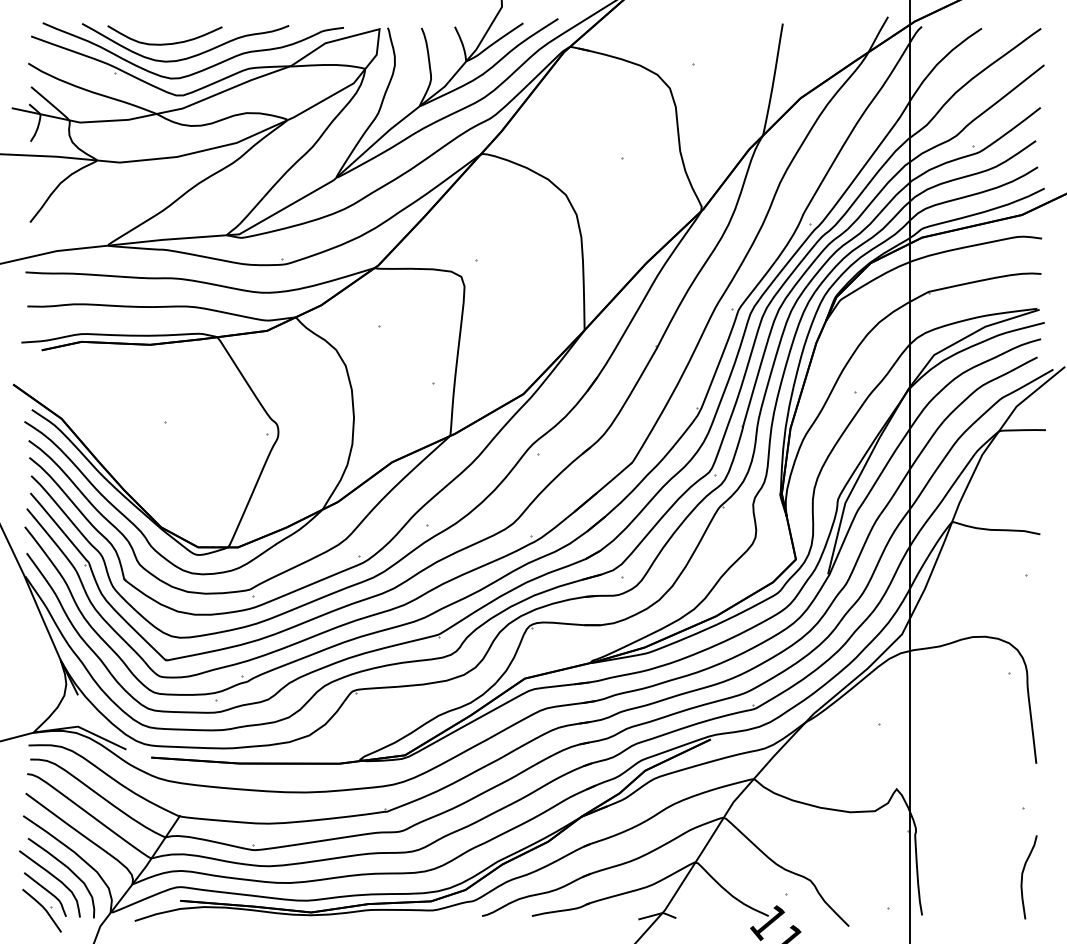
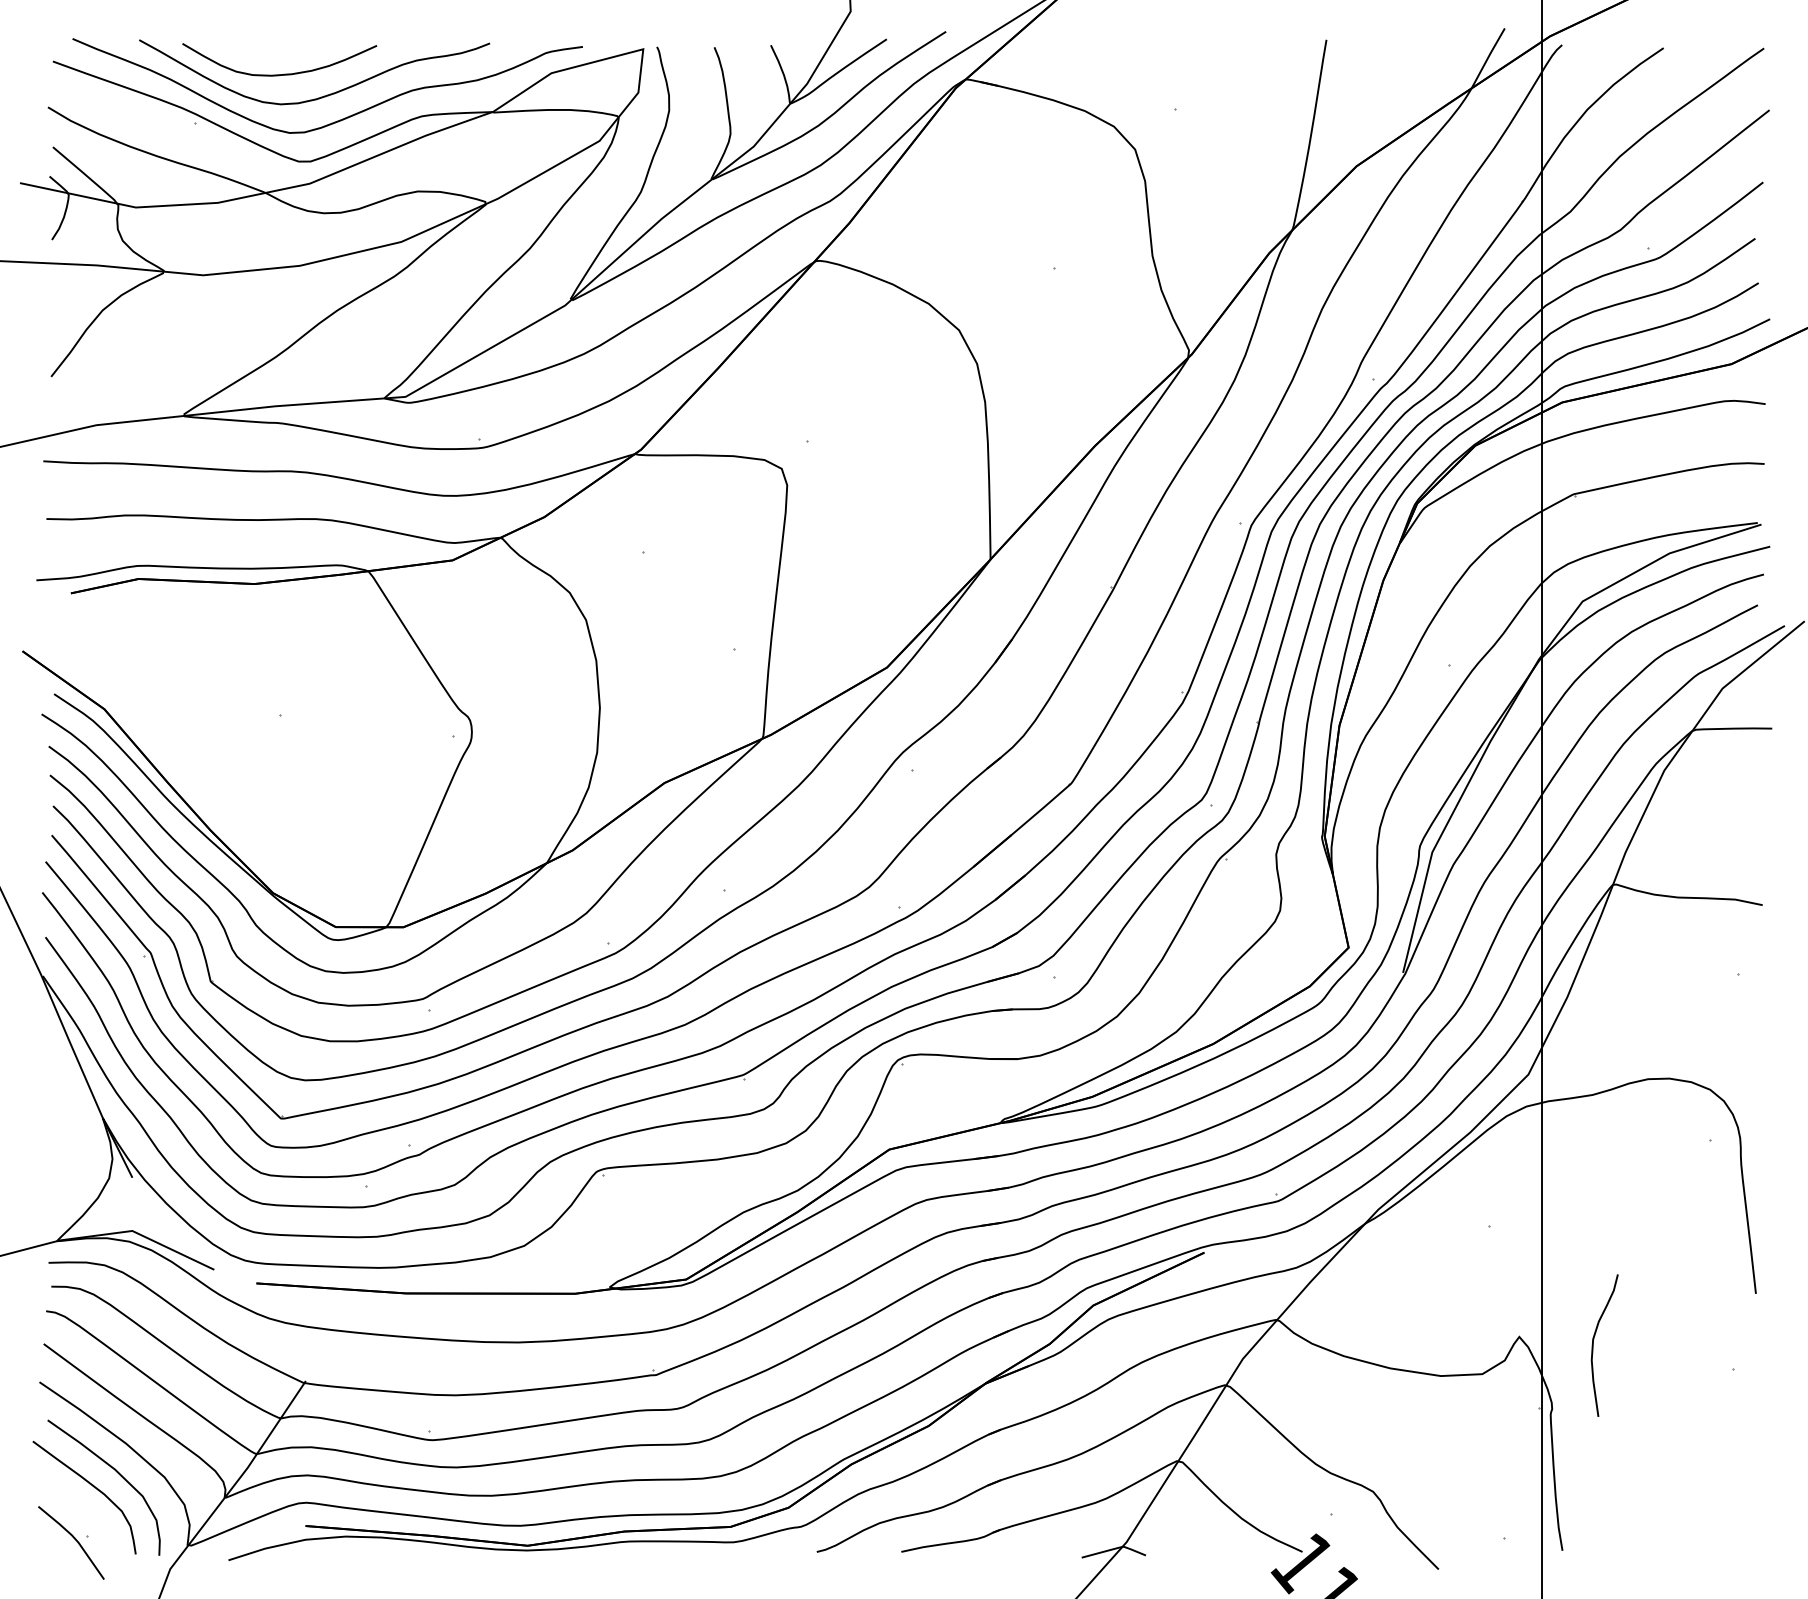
curve: (1023, 874) -> (1595, 1340), moved
curve: (46, 891) -> (78, 1510), removed

